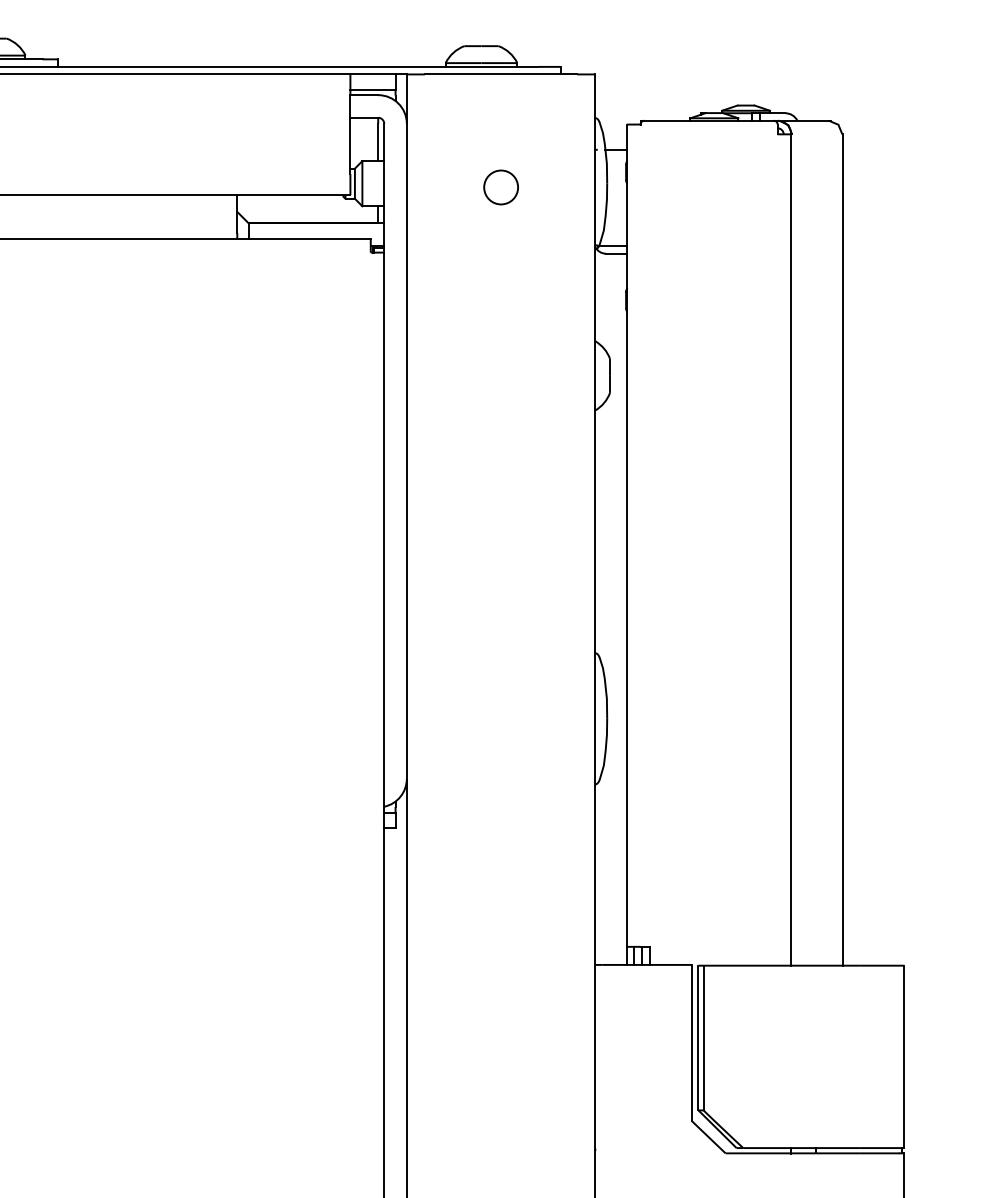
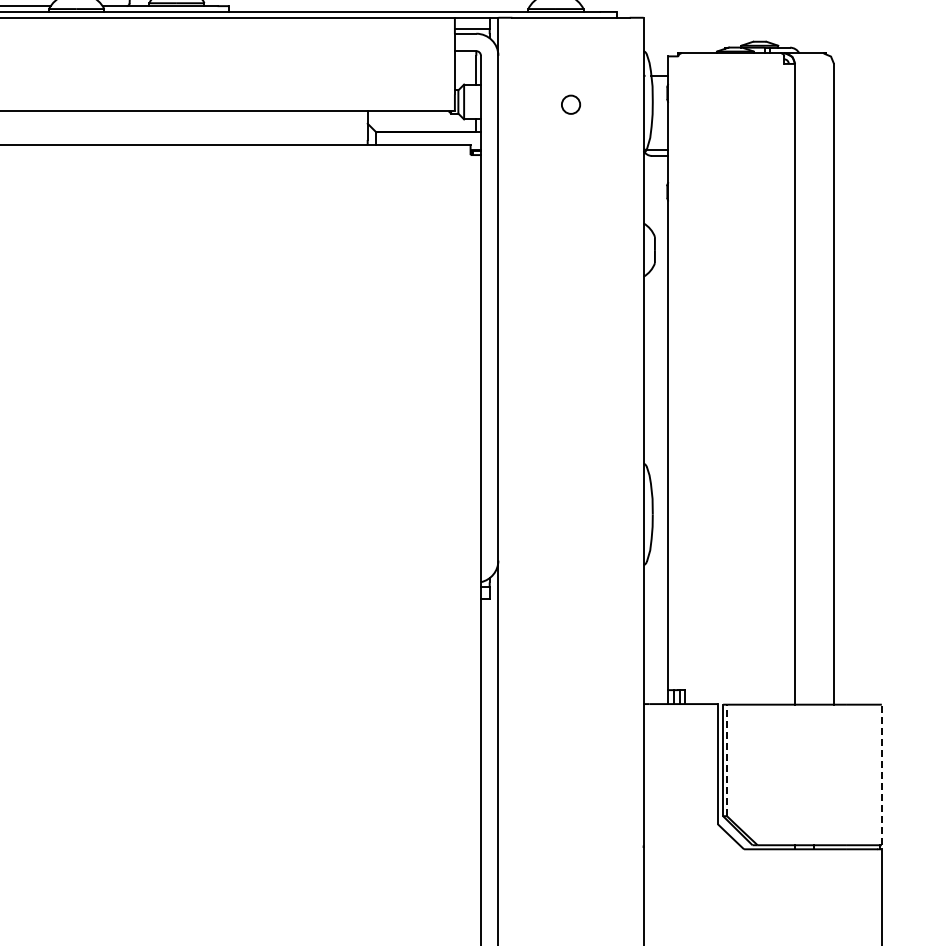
circle: (500, 186) -> (570, 104), size x0.7
line: (704, 1038) -> (727, 760), solid -> dashed
line: (903, 1056) -> (881, 774), solid -> dashed

